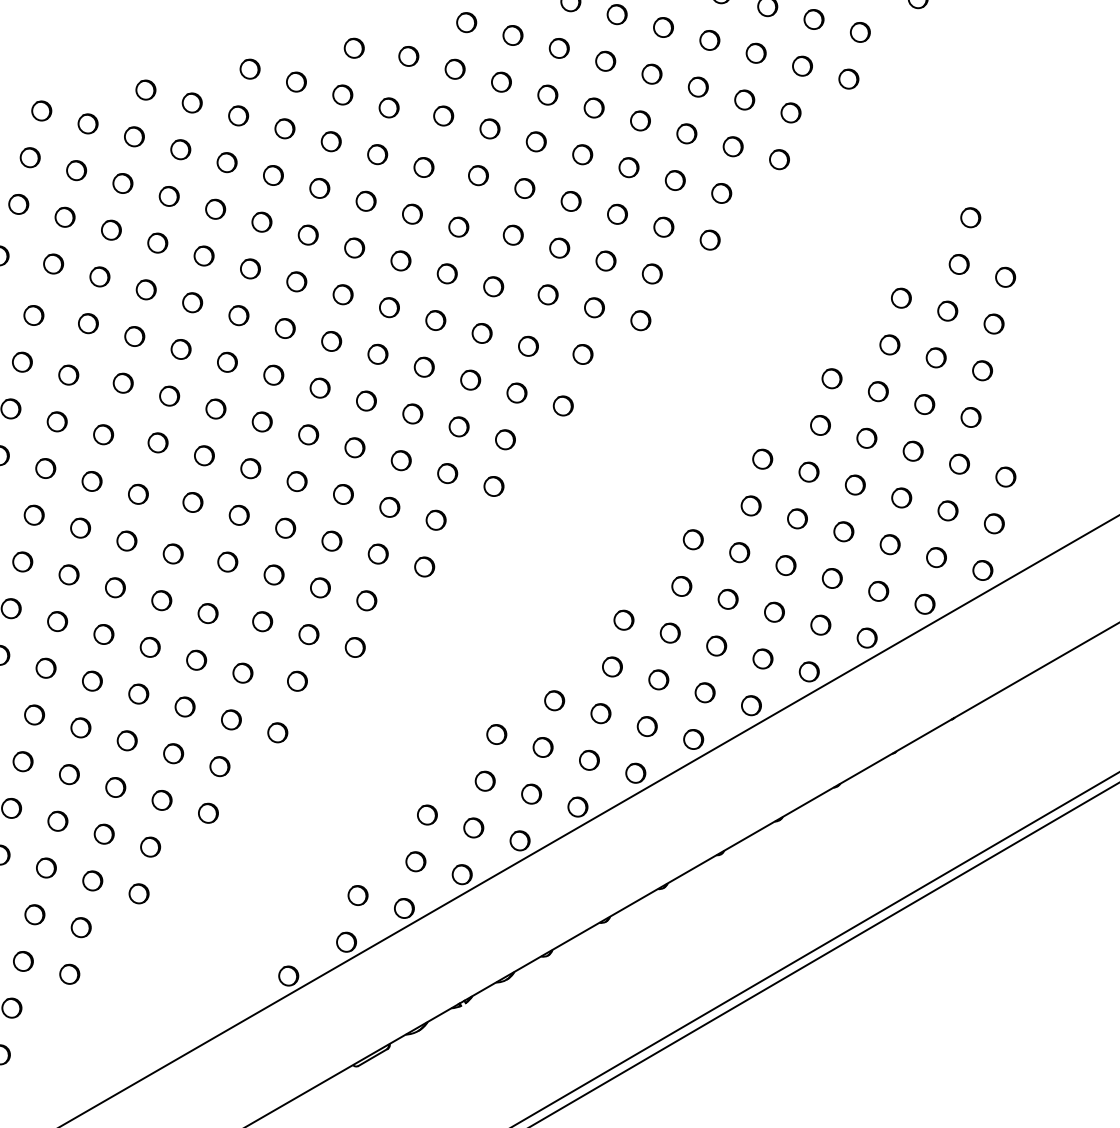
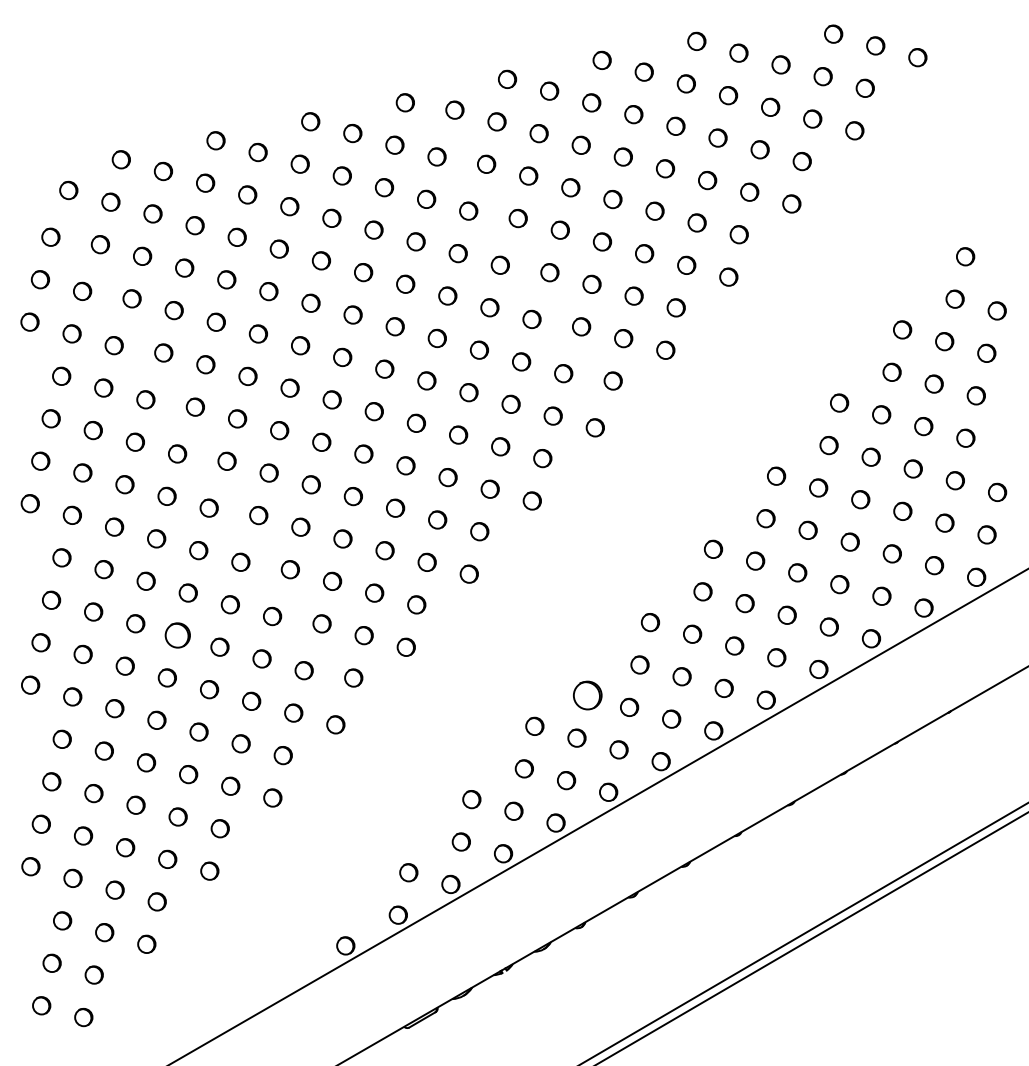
part: (103, 634) -> (177, 635), size x1.4
circle: (553, 700) -> (586, 695), size x1.6

